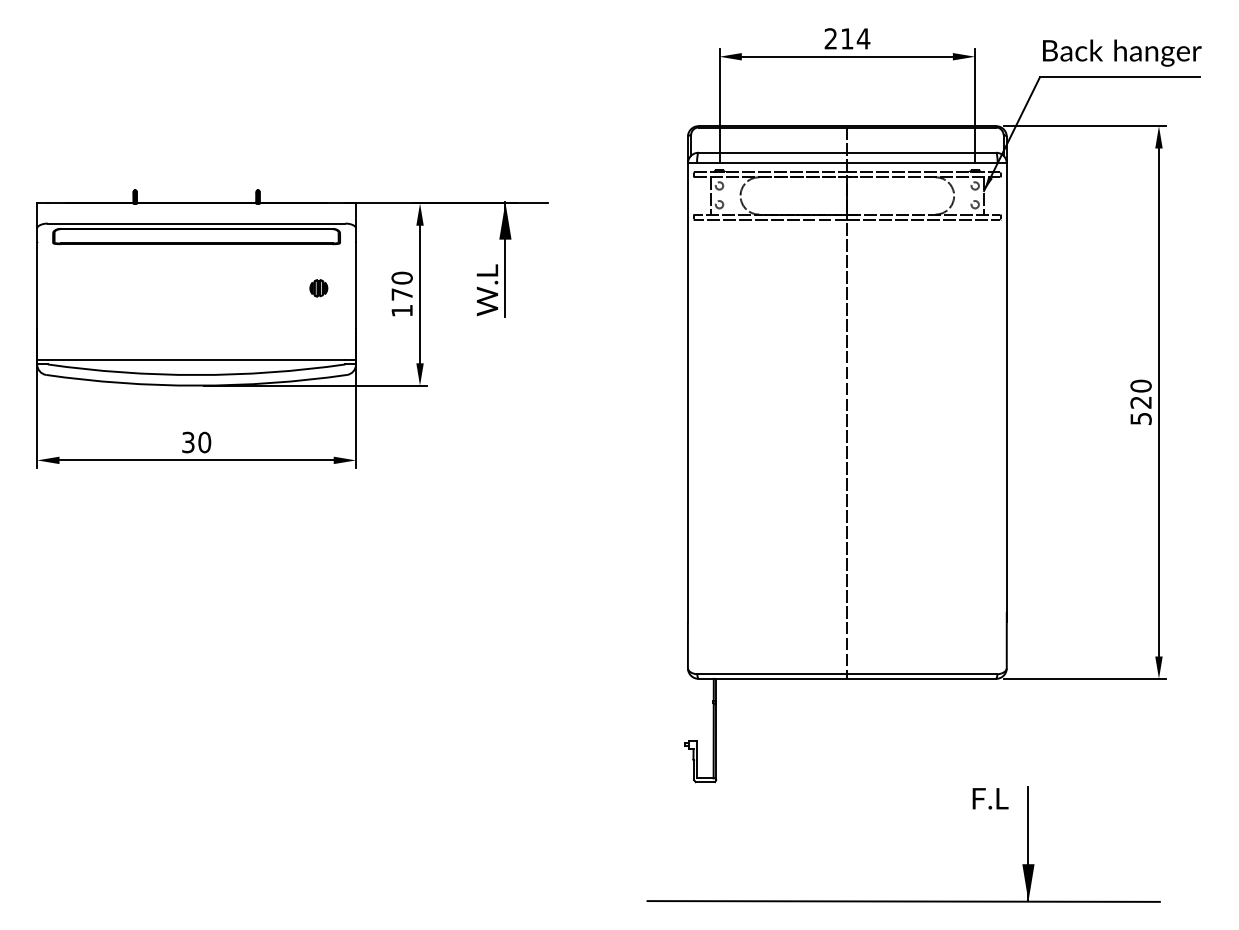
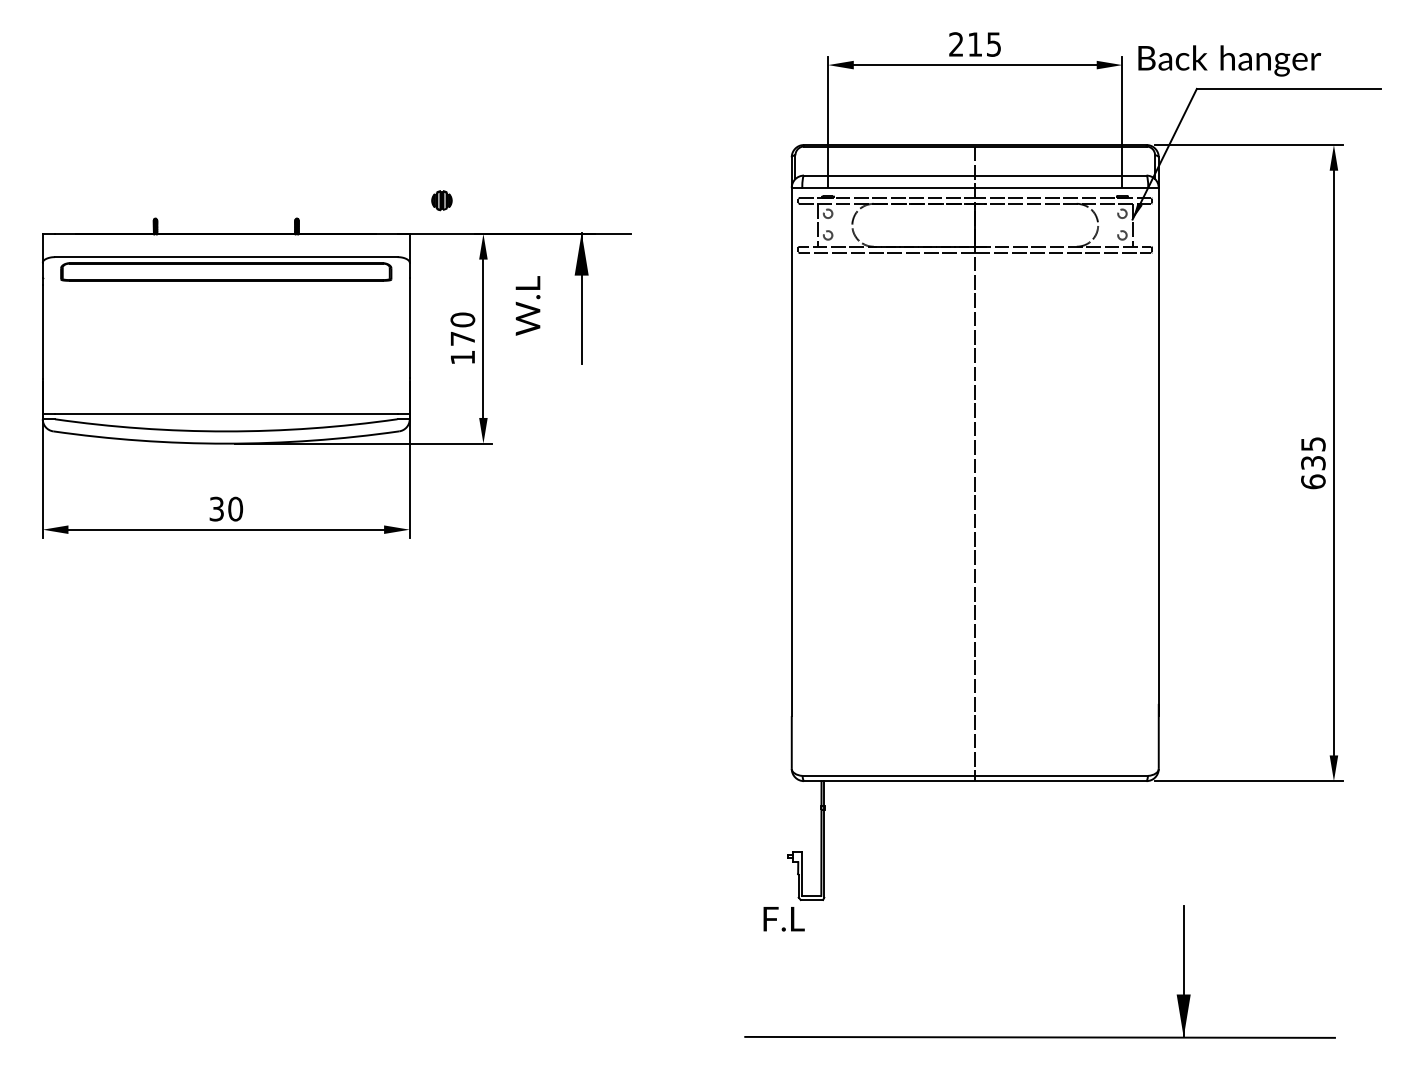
text: (863, 38) -> (993, 44), 214 -> 215
text: (1122, 52) -> (1229, 60), moved
part: (318, 288) -> (441, 200), moved
text: (487, 289) -> (527, 305), moved
text: (1141, 402) -> (1313, 462), 520 -> 635
text: (990, 799) -> (783, 919), moved

